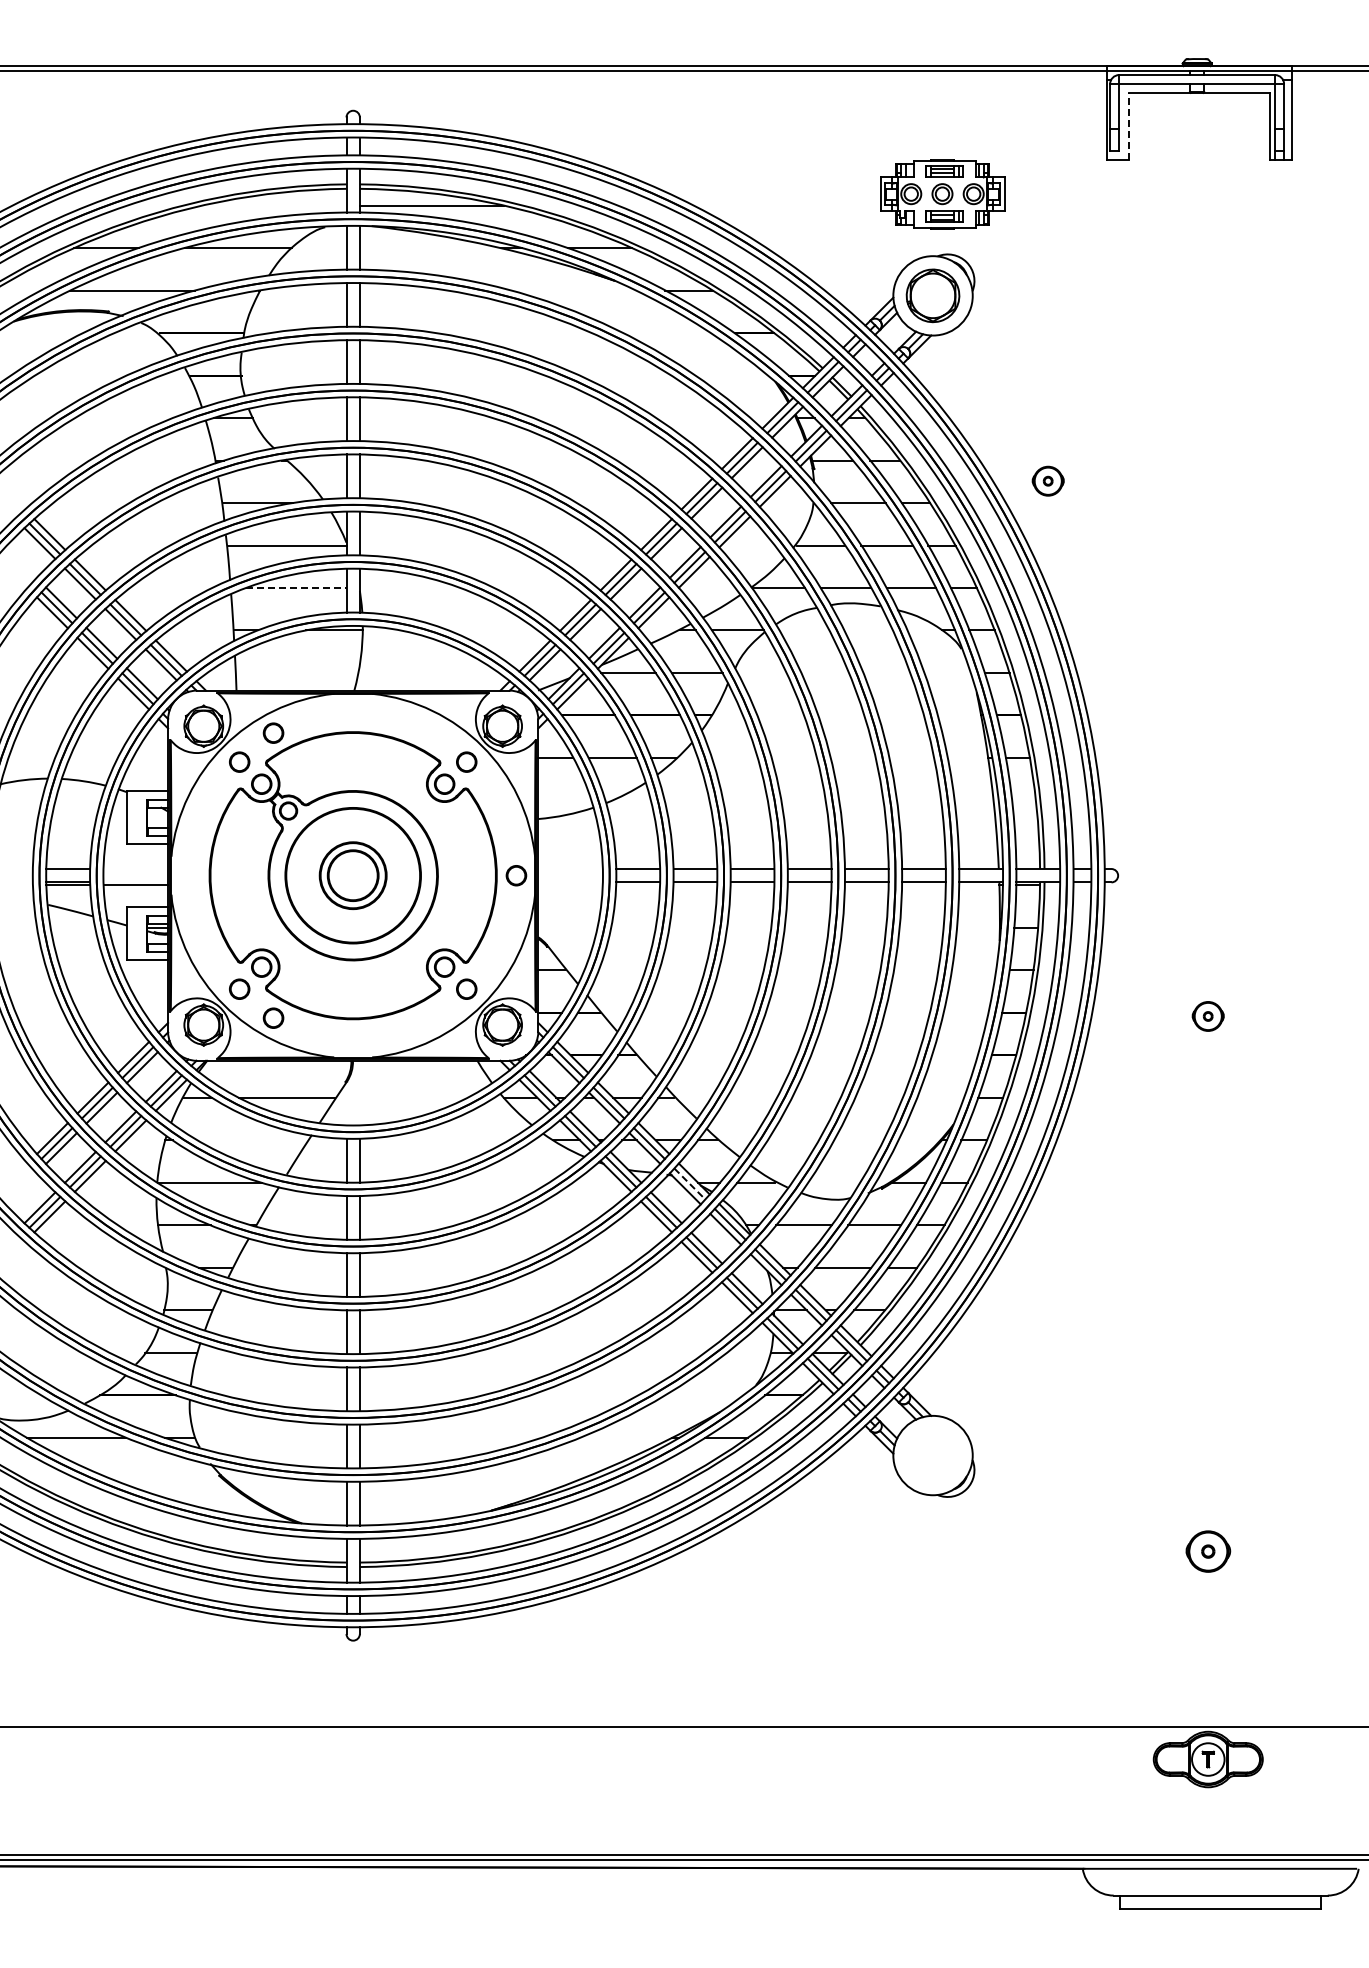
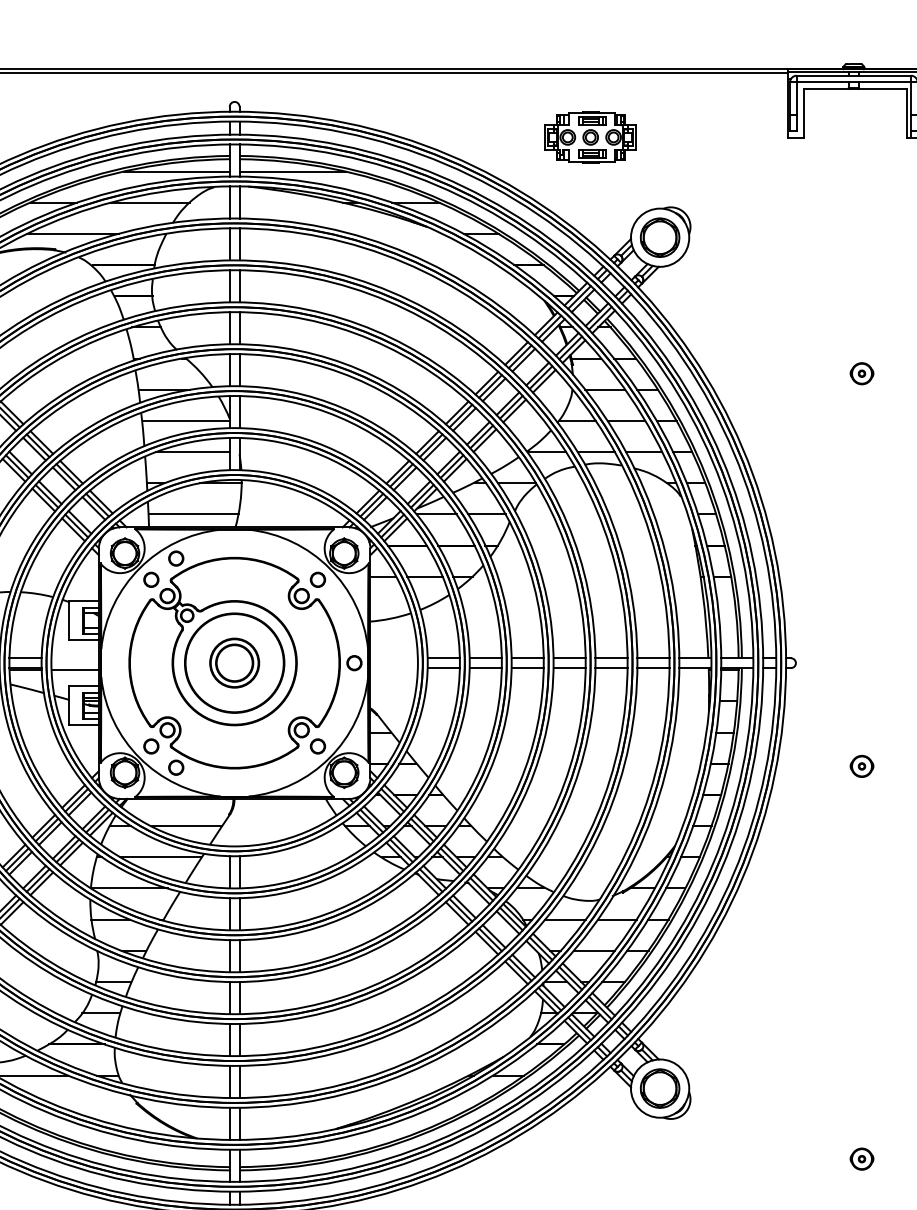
line: (1129, 125) -> (804, 112), dashed -> solid
part: (942, 194) -> (590, 137), moved
line: (274, 205) -> (176, 171), added
part: (1047, 480) -> (861, 373), moved
line: (296, 588) -> (193, 452), dashed -> solid
line: (297, 672) -> (193, 514), added
line: (252, 1140) -> (160, 857), added
line: (689, 1184) -> (481, 889), dashed -> solid
part: (932, 1455) -> (659, 1088), added
part: (1207, 1551) -> (861, 1159), size x0.71

